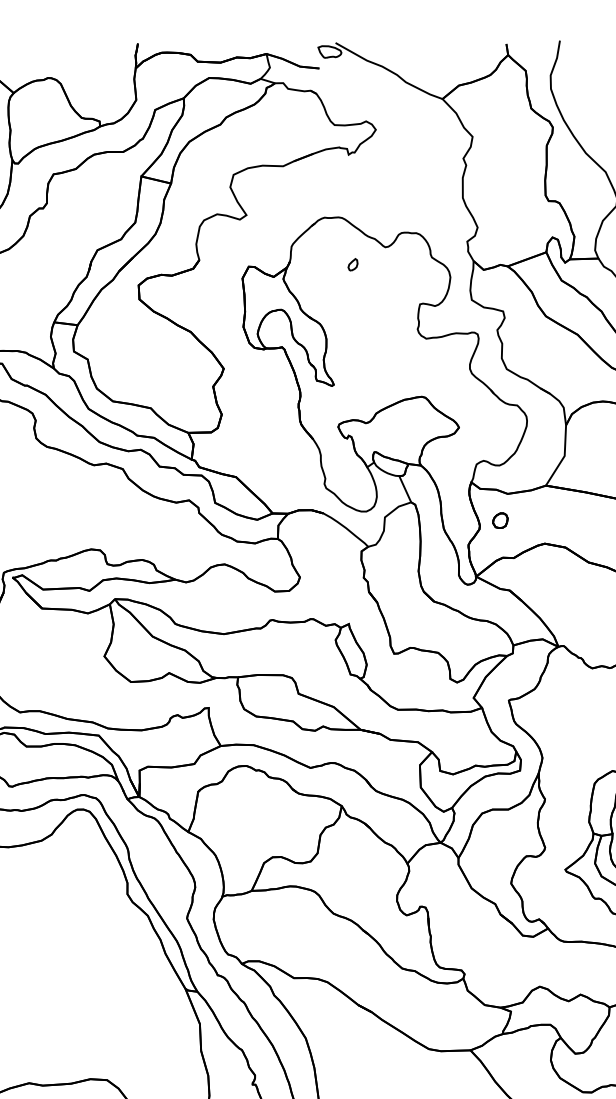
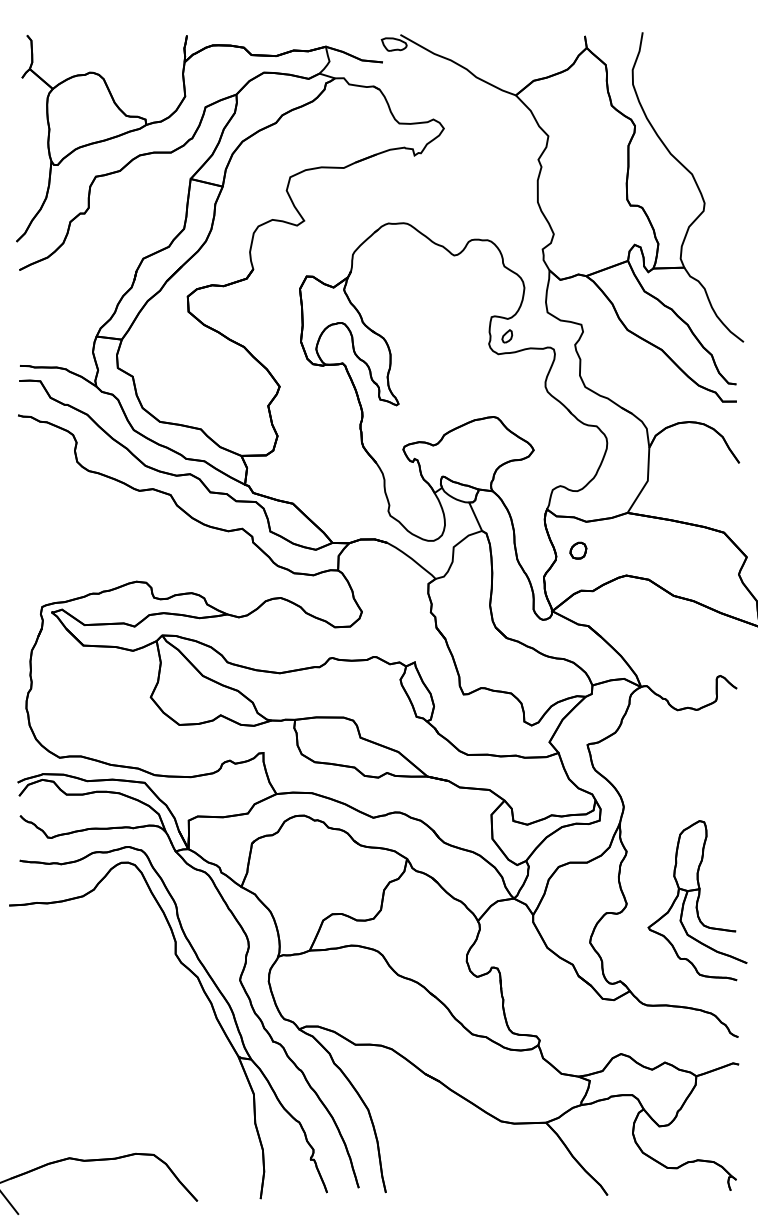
part: (353, 264) -> (507, 336), moved

